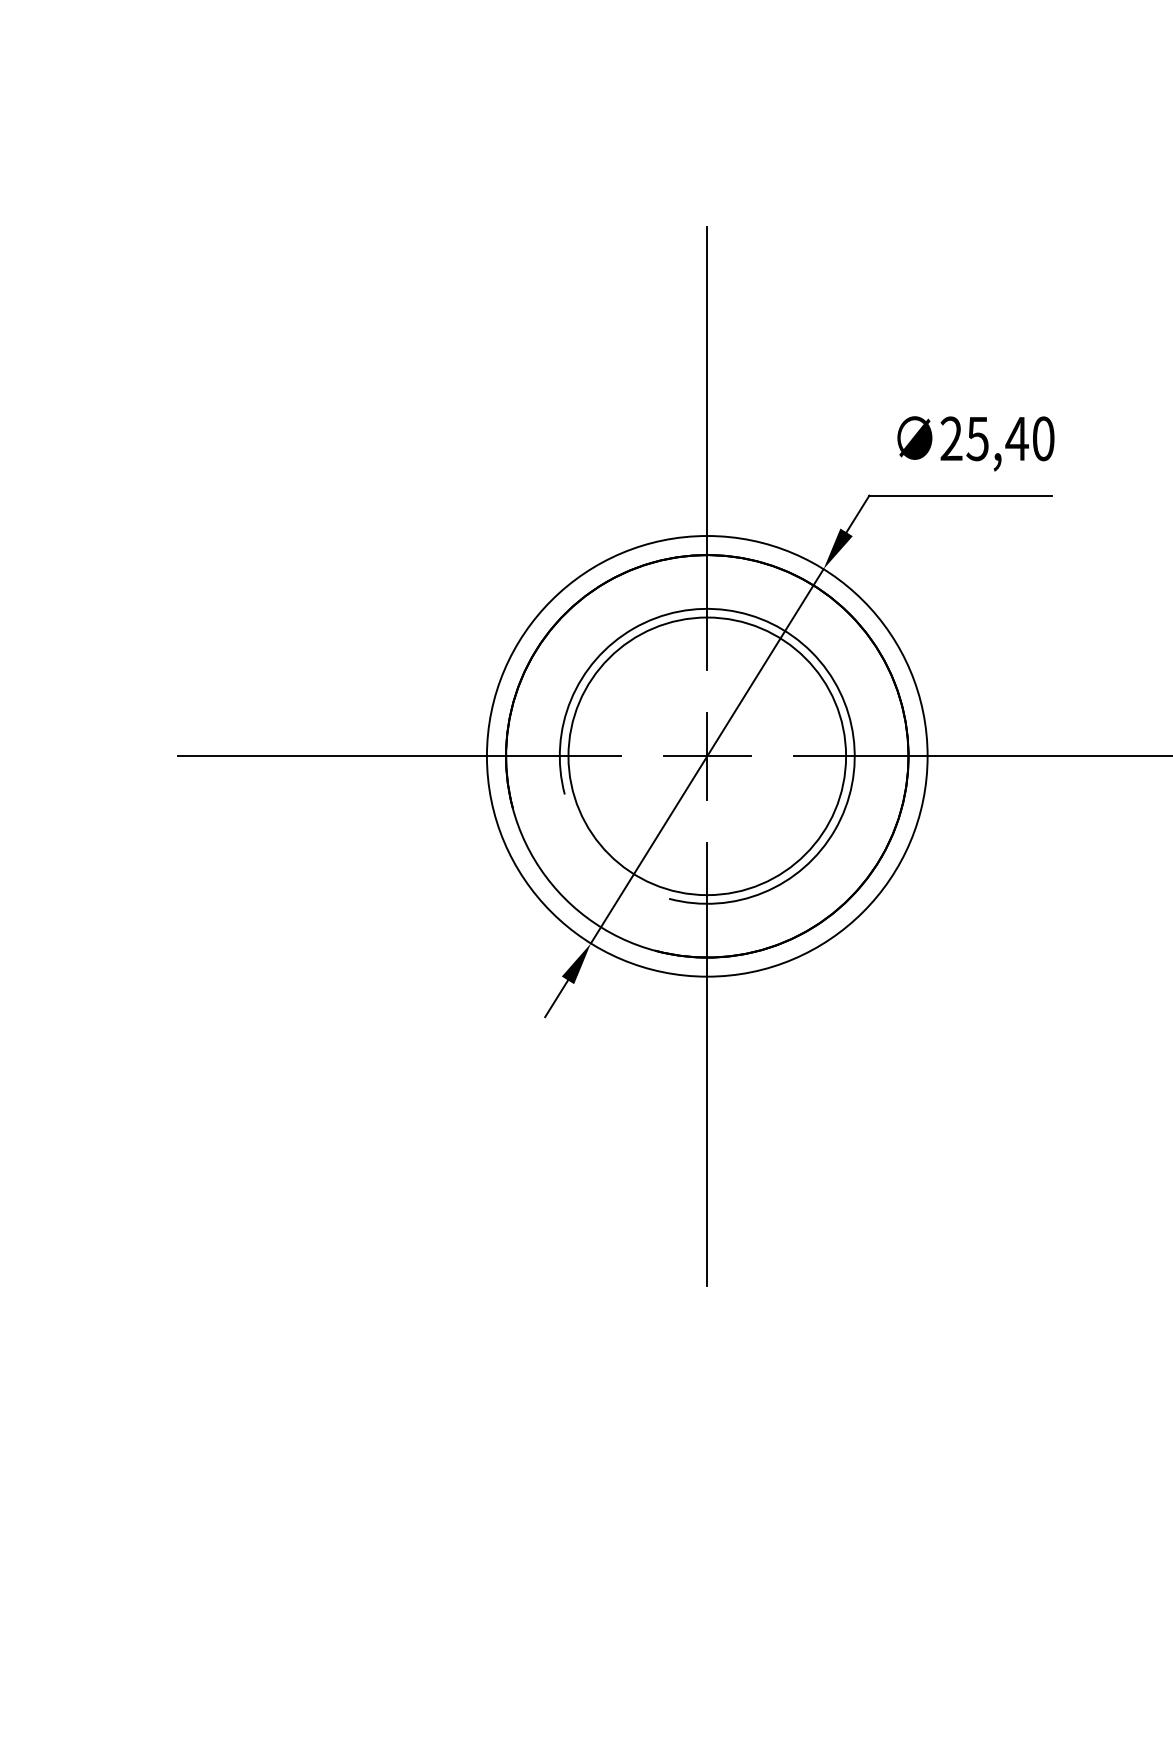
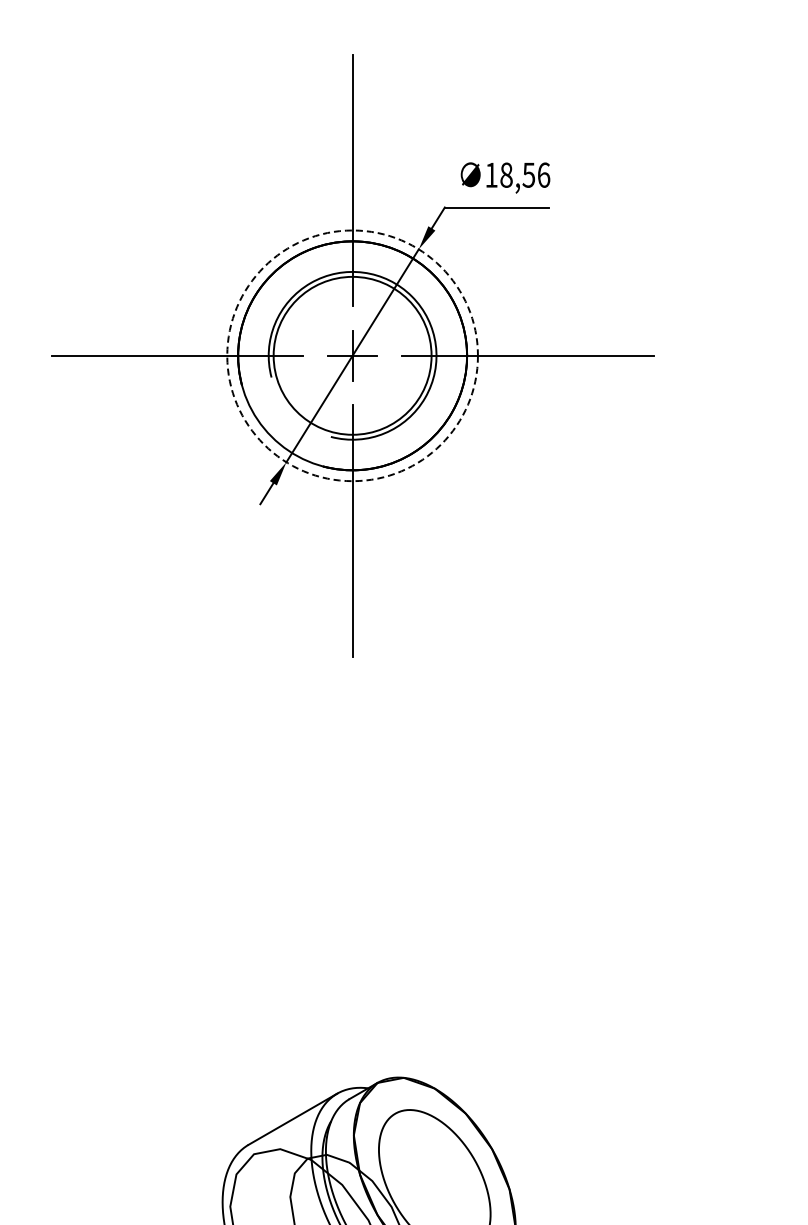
text: (997, 437) -> (517, 174), 25,40 -> 18,56
circle: (707, 755) -> (352, 355), solid -> dashed

